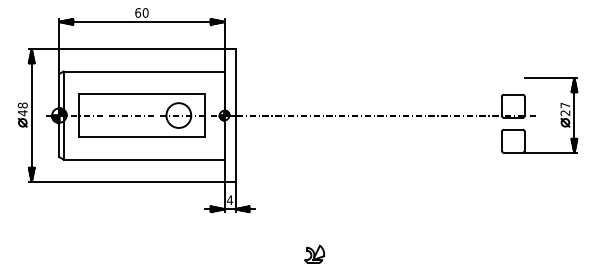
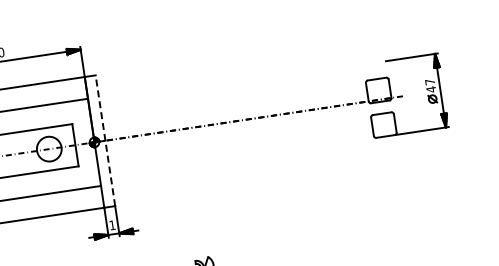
text: (565, 113) -> (431, 89), 27 -> 47
line: (235, 115) -> (105, 140), solid -> dashed
text: (230, 200) -> (112, 225), 4 -> 1

